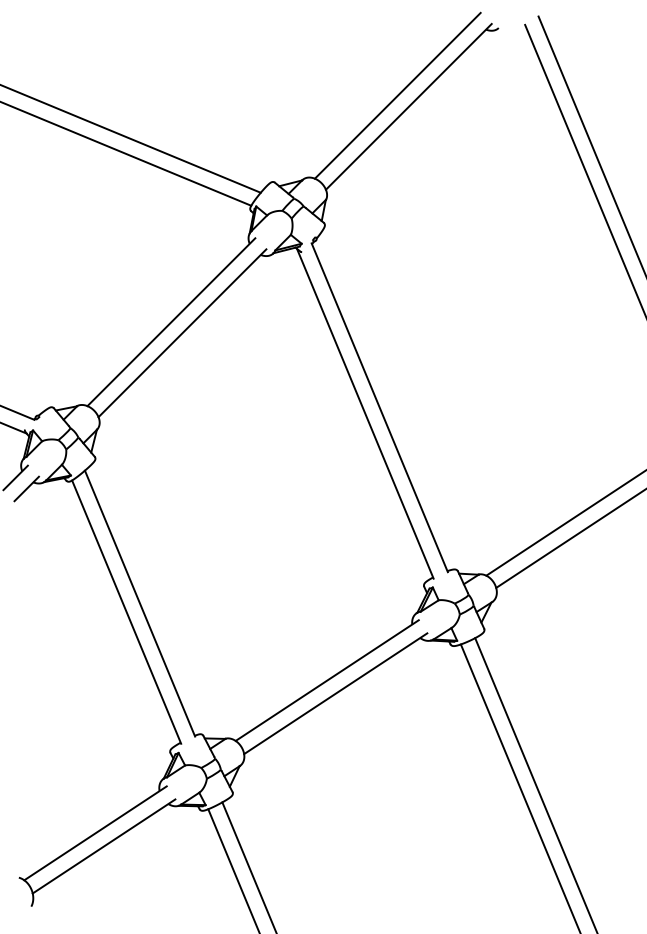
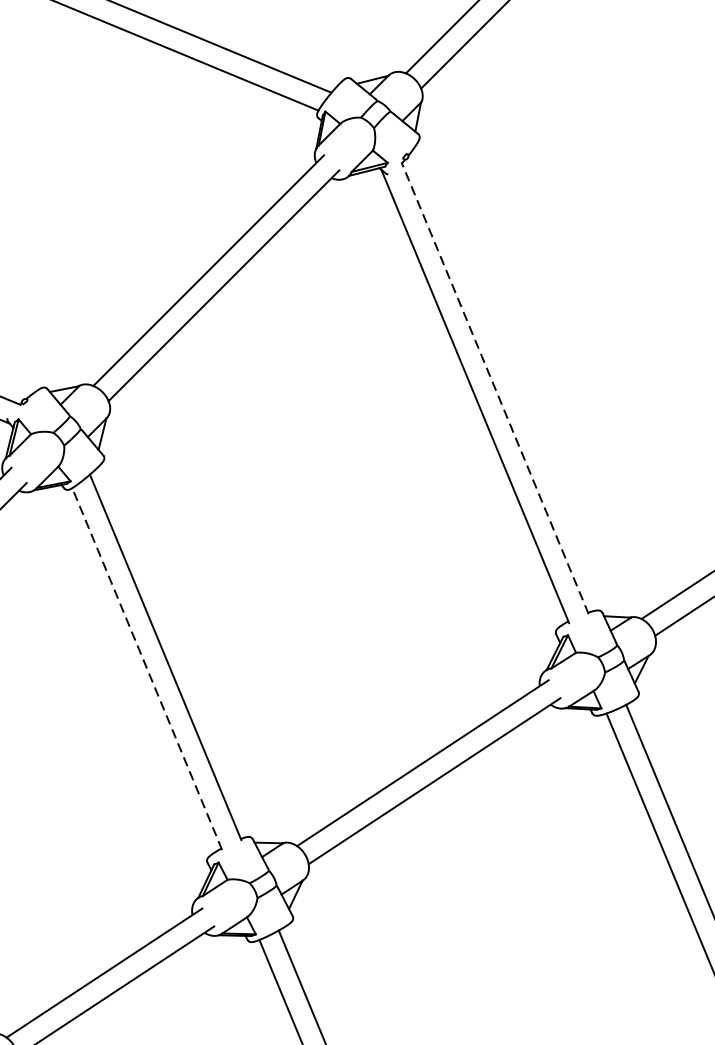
line: (379, 407) -> (494, 387), solid -> dashed
line: (126, 611) -> (147, 668), solid -> dashed

